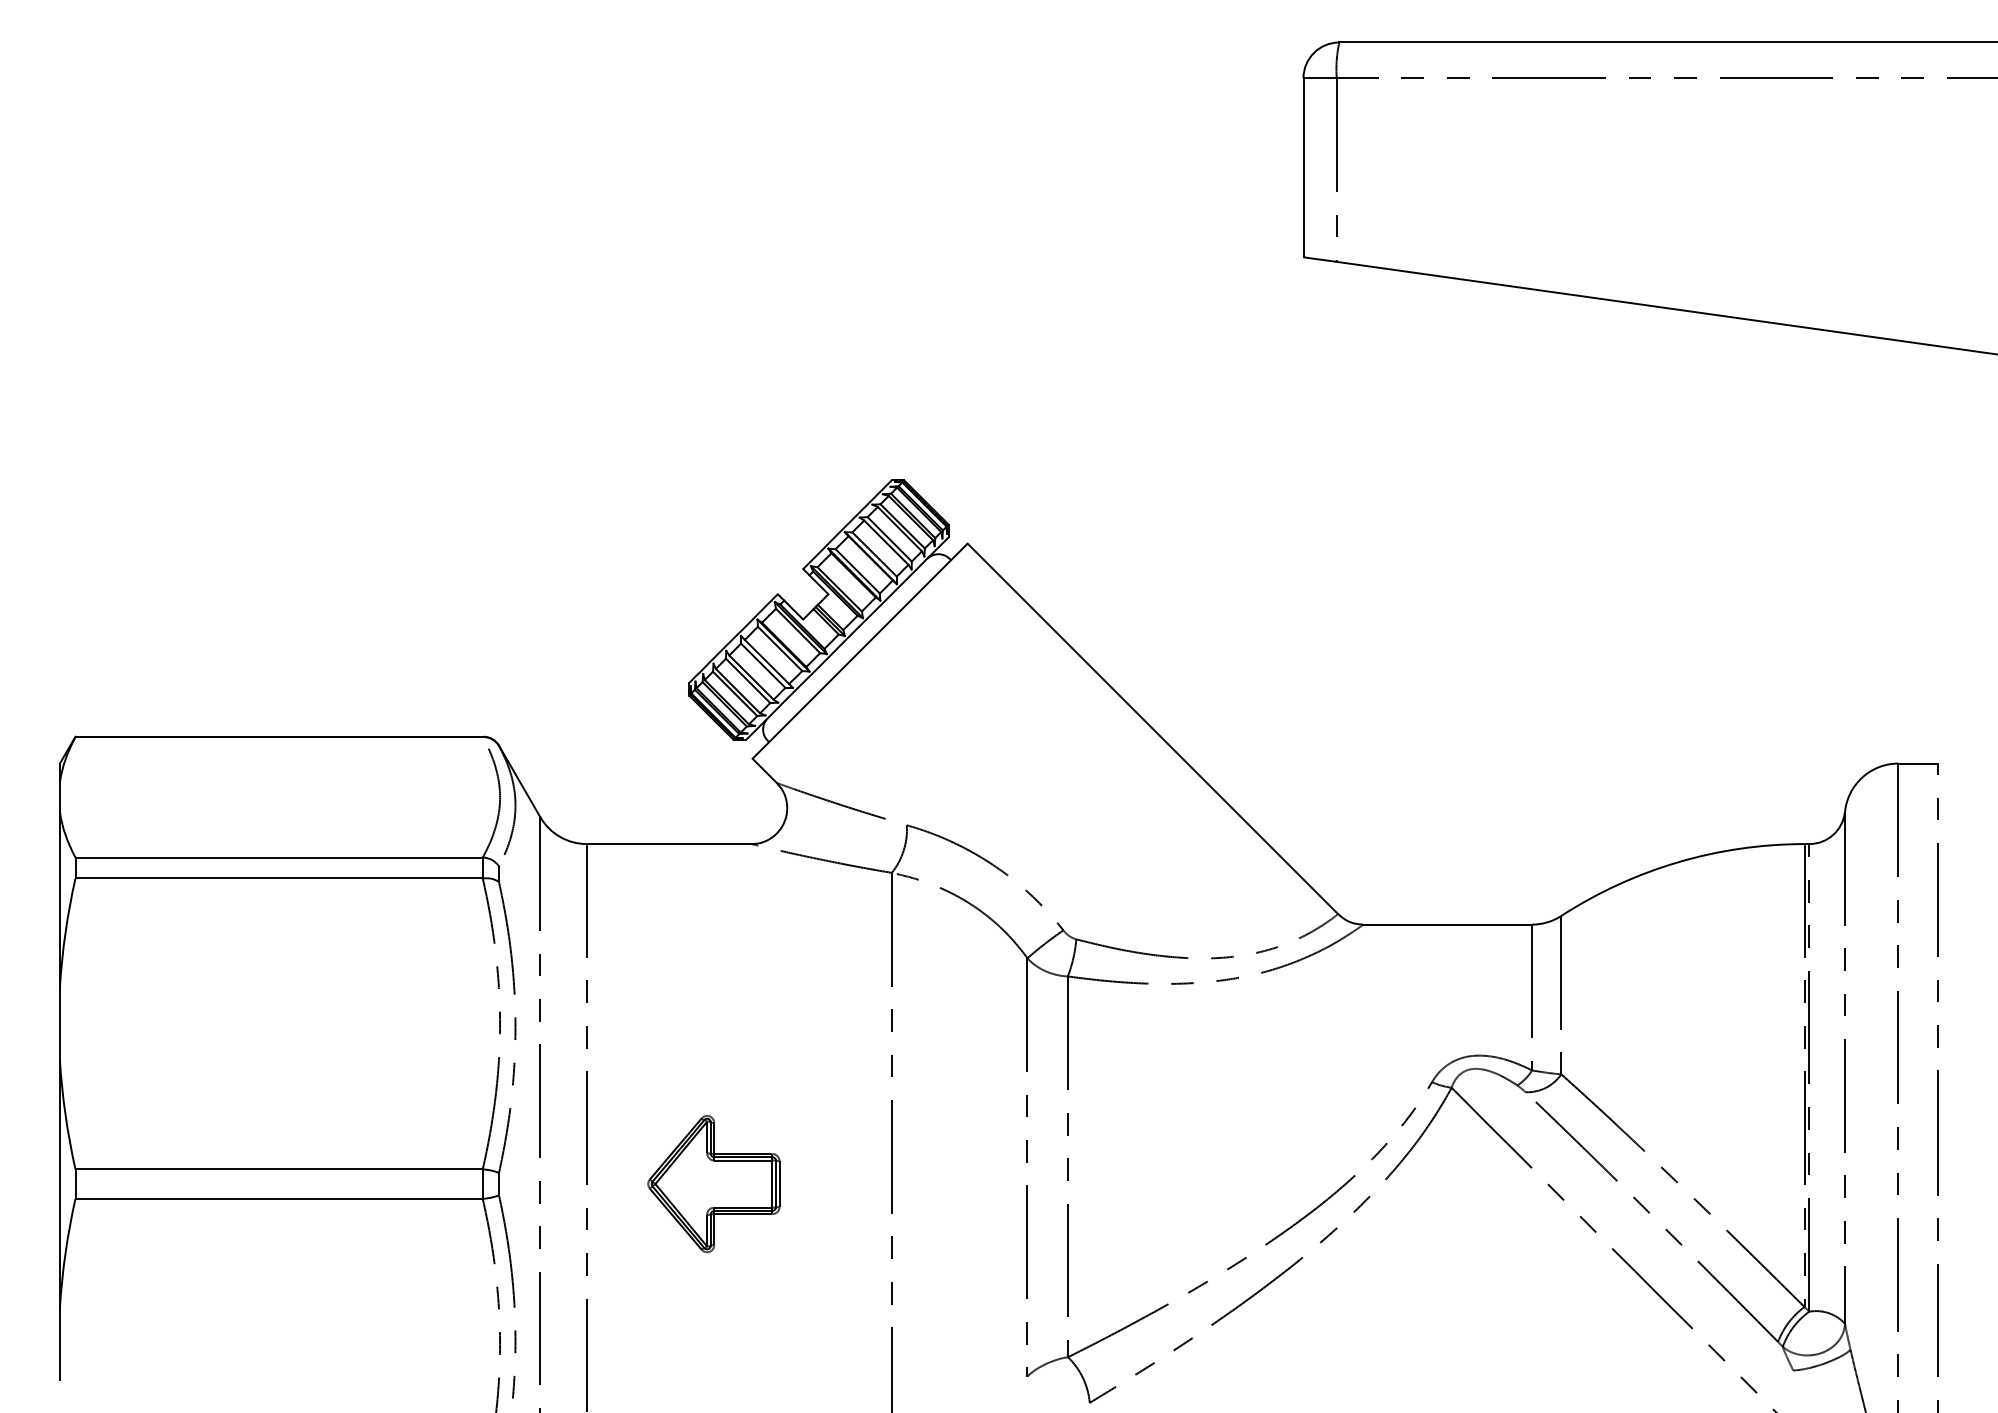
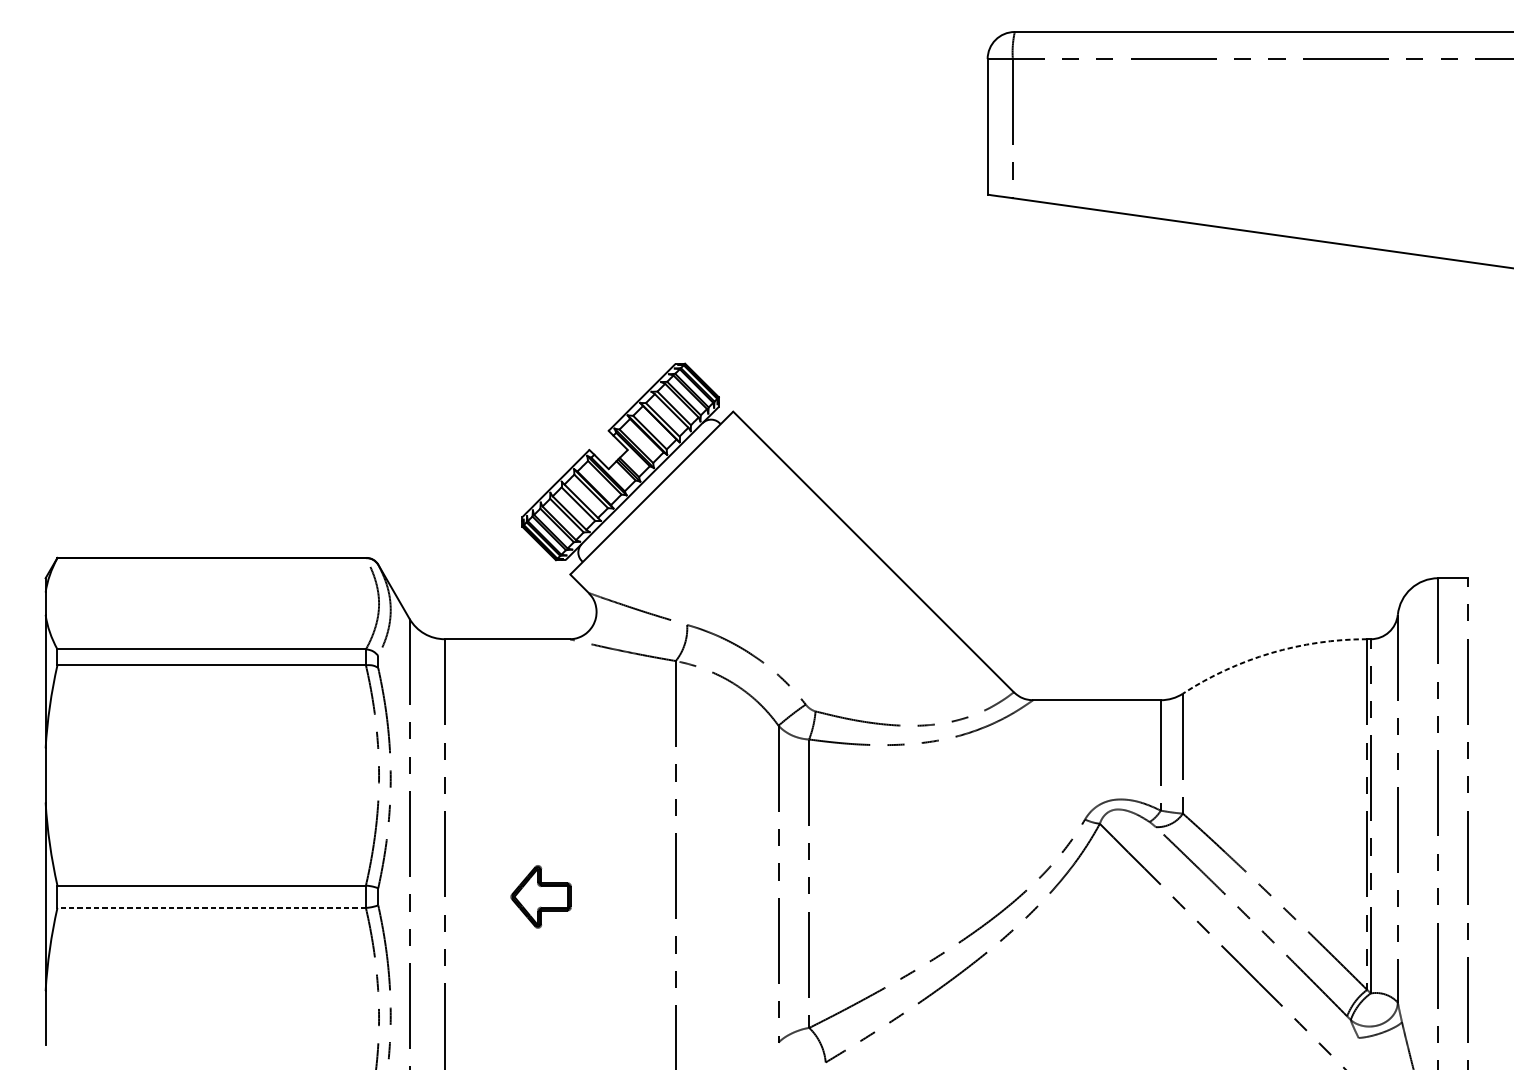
arc: (1677, 862) -> (1270, 653), solid -> dashed
part: (713, 1184) -> (540, 897), size x0.6
line: (279, 1198) -> (211, 907), solid -> dashed

